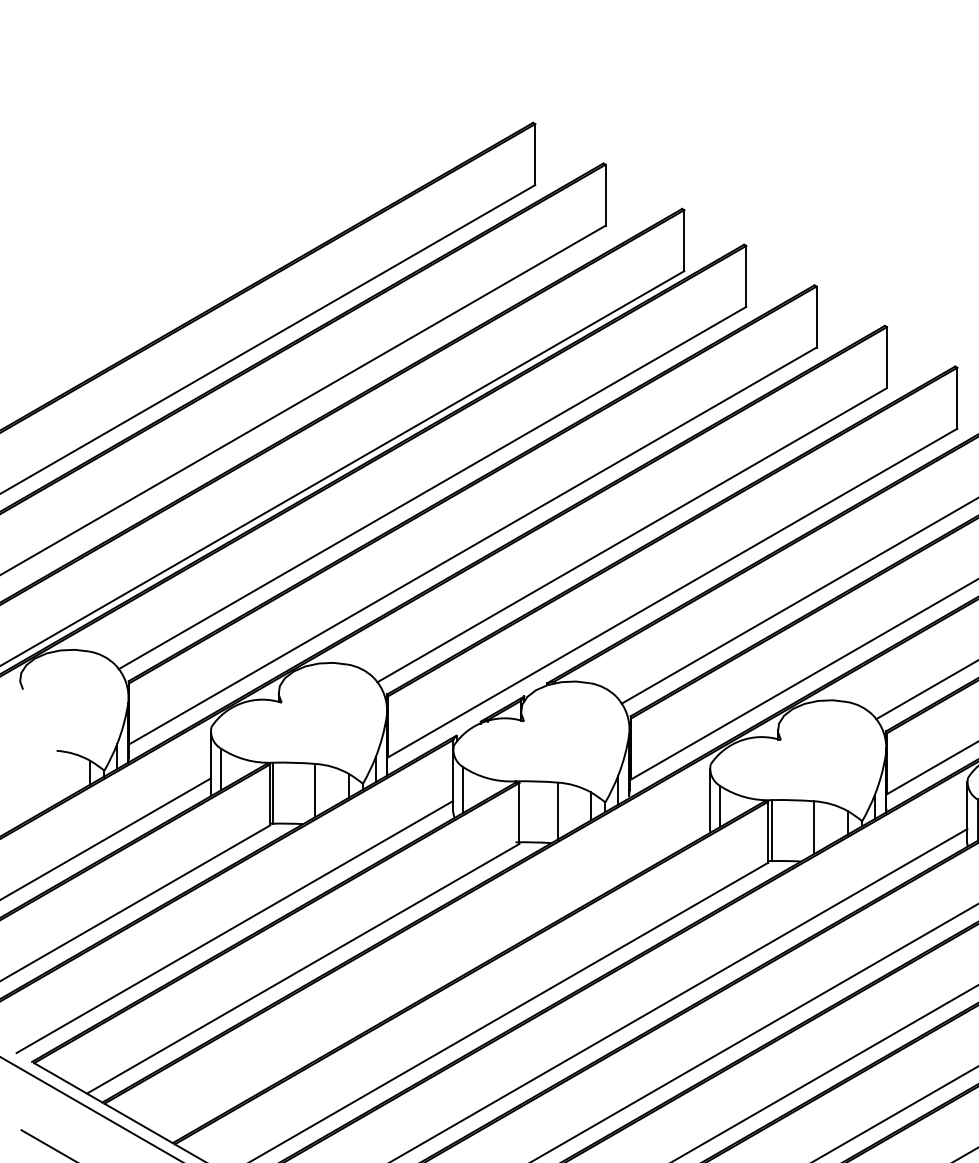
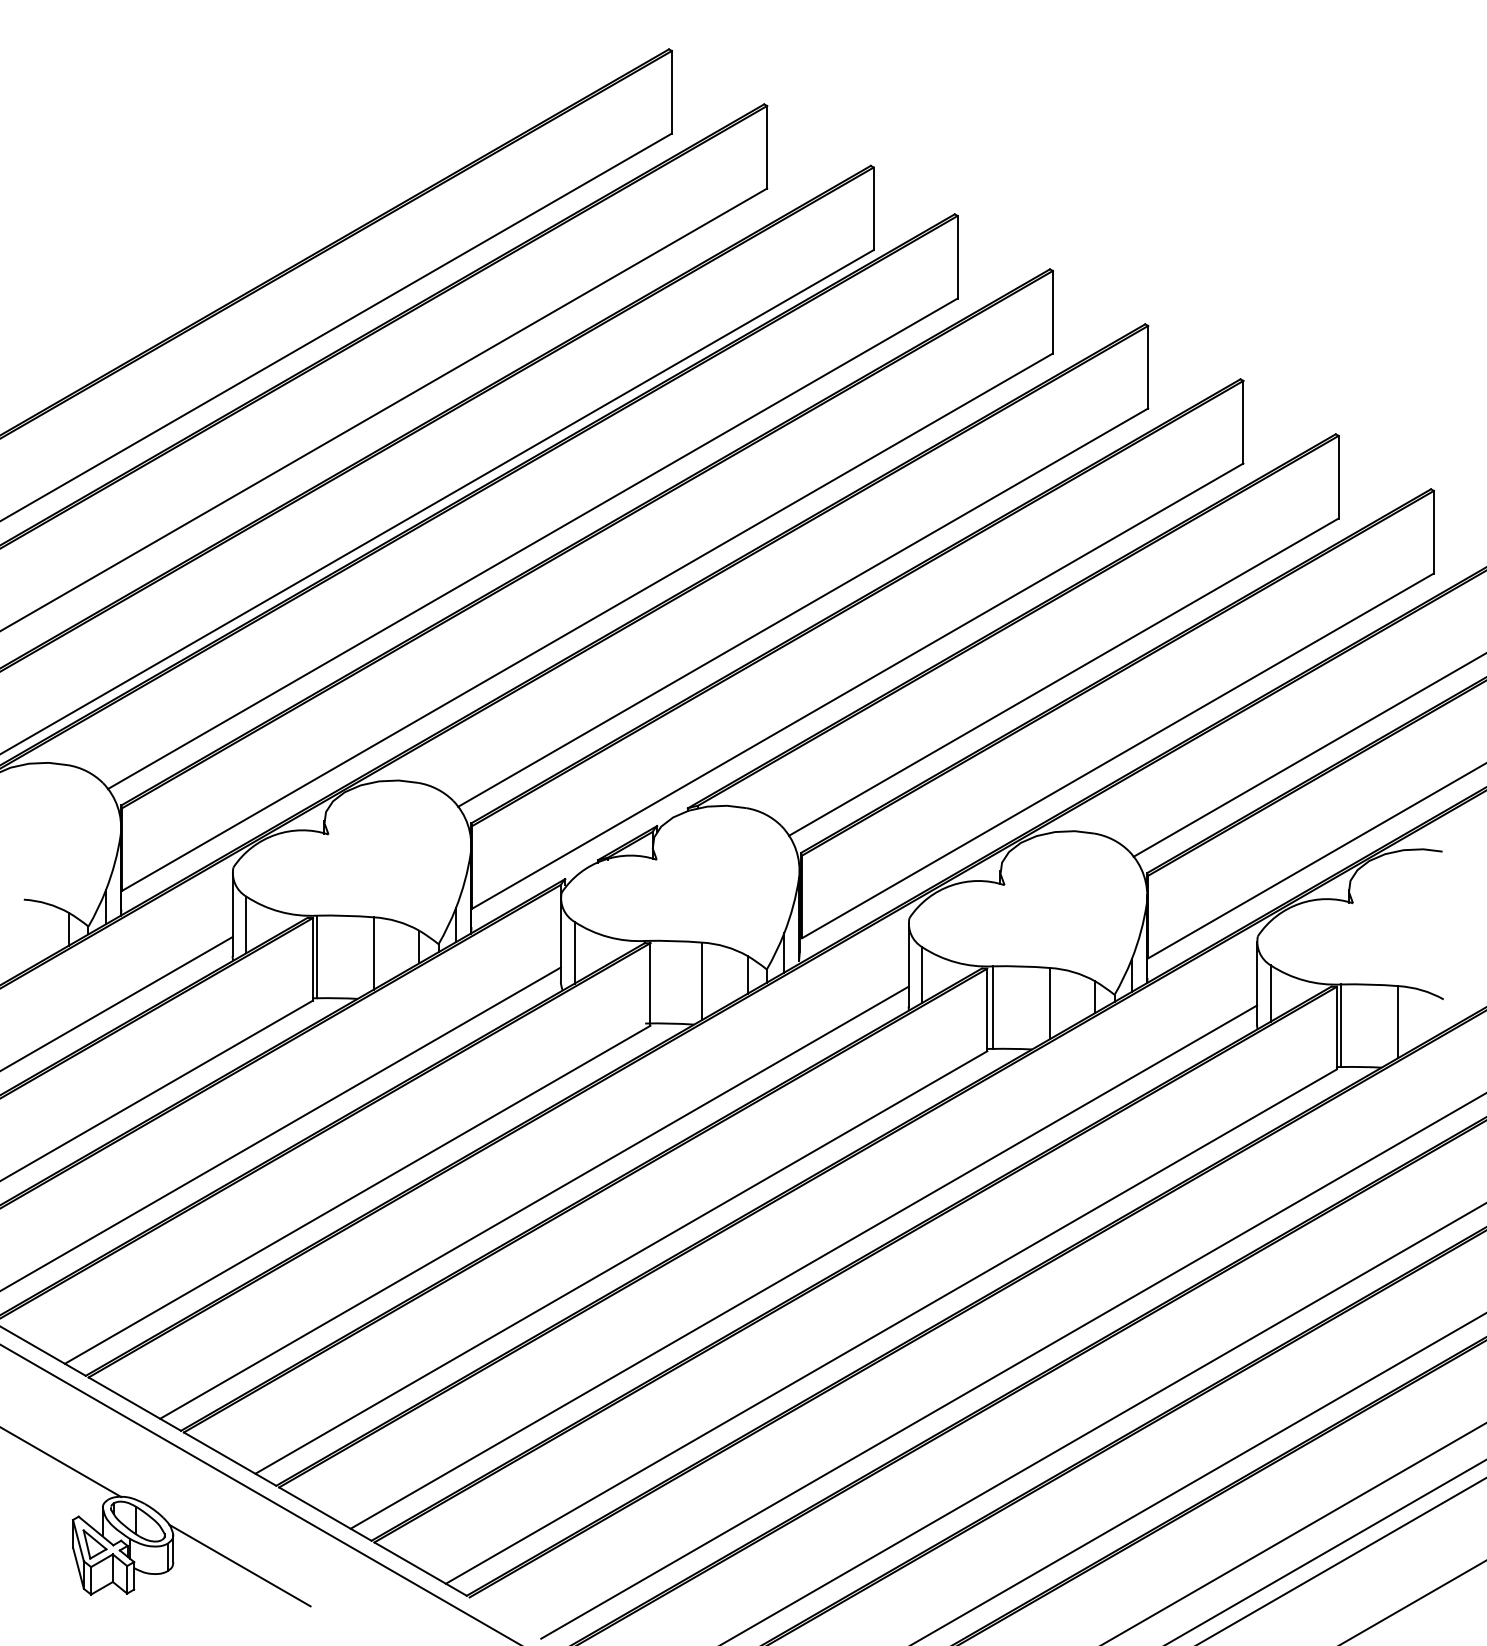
line: (433, 974) -> (534, 1202), added

